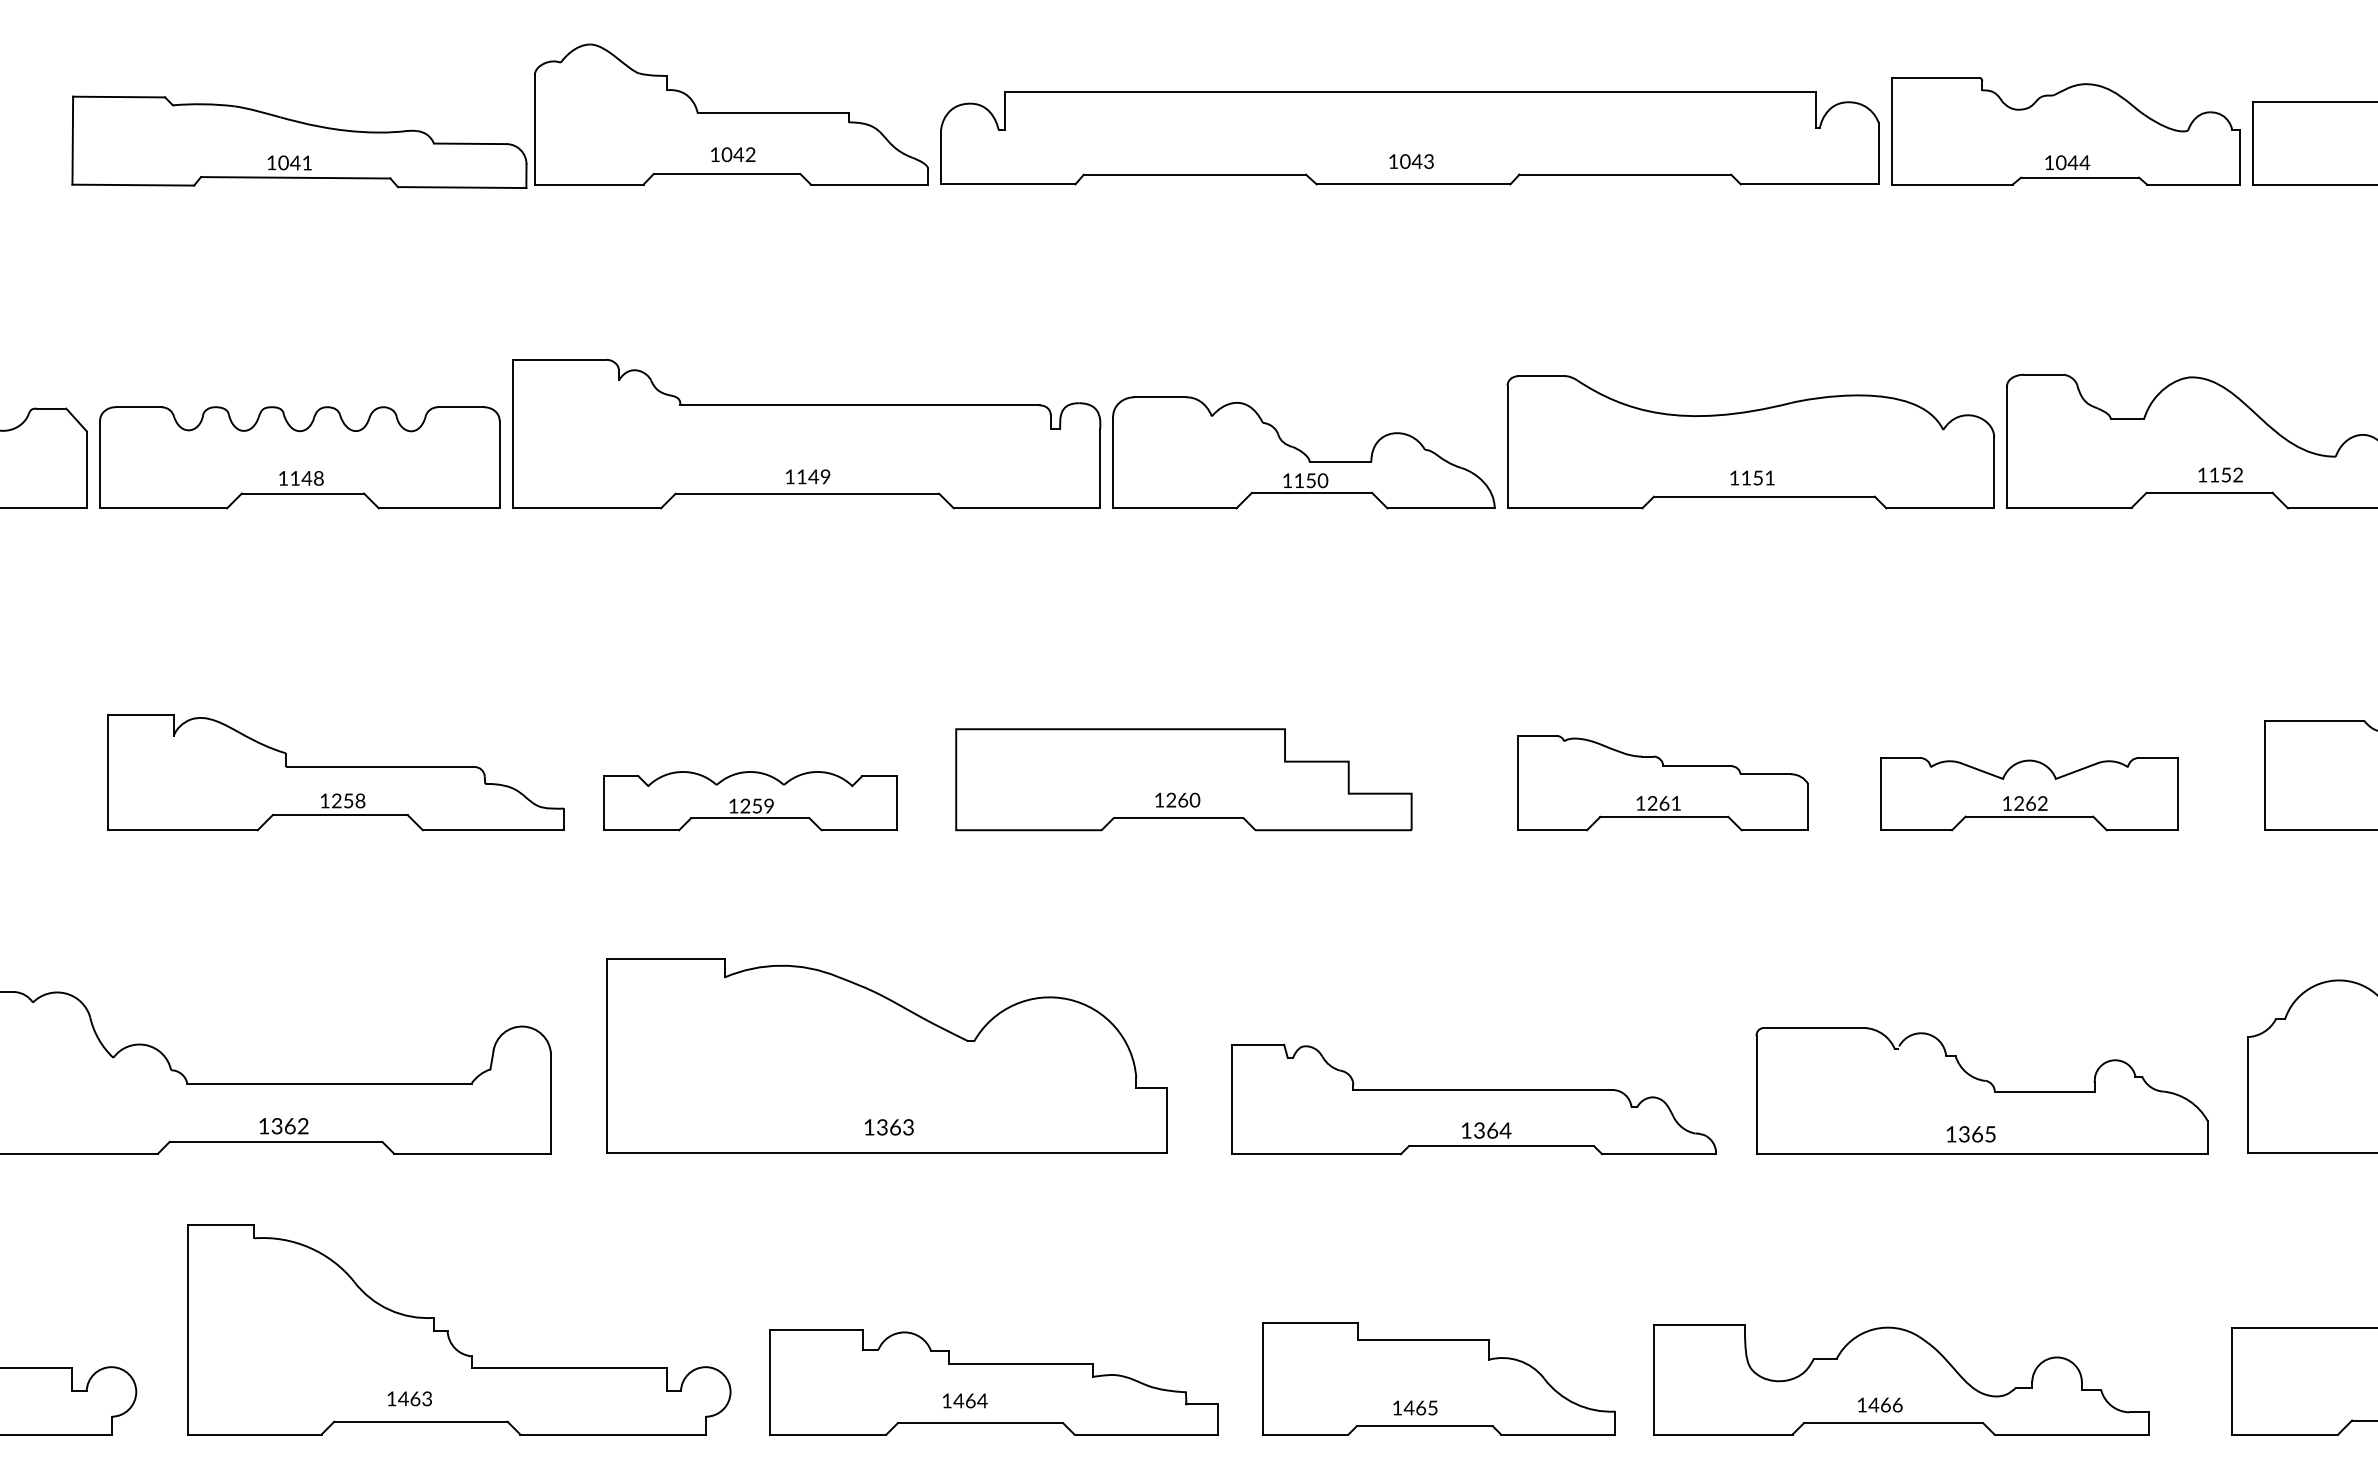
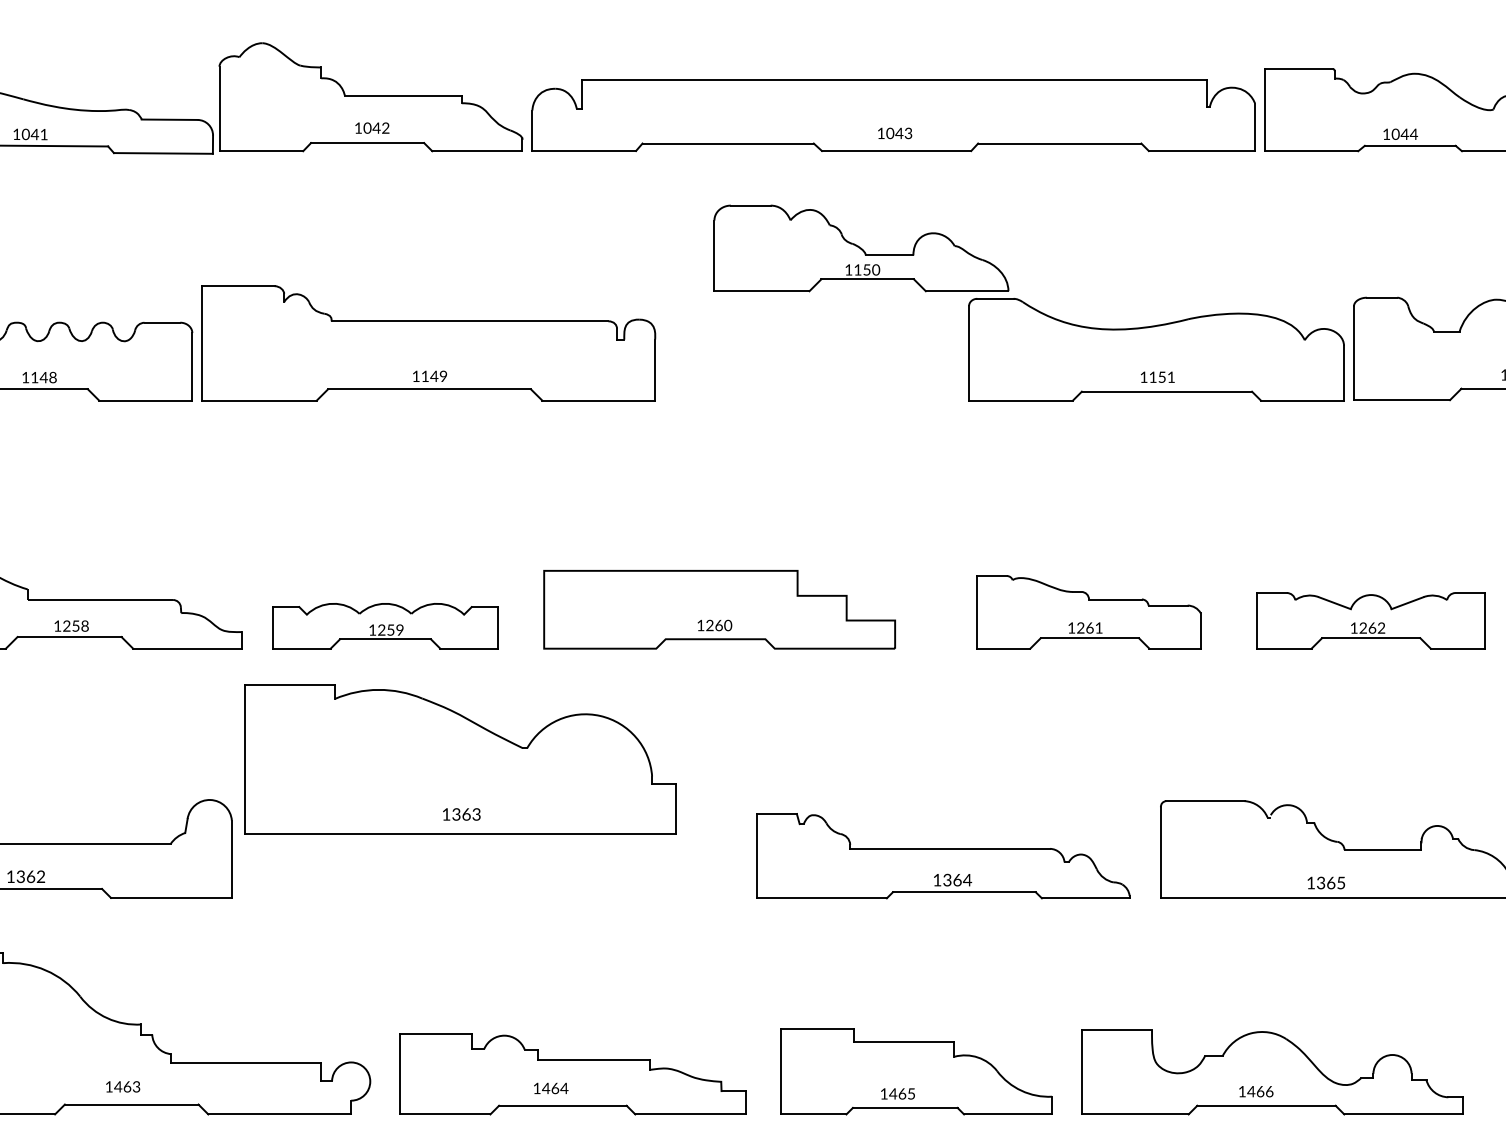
part: (1303, 452) -> (861, 248), moved
part: (886, 1055) -> (459, 759), moved

